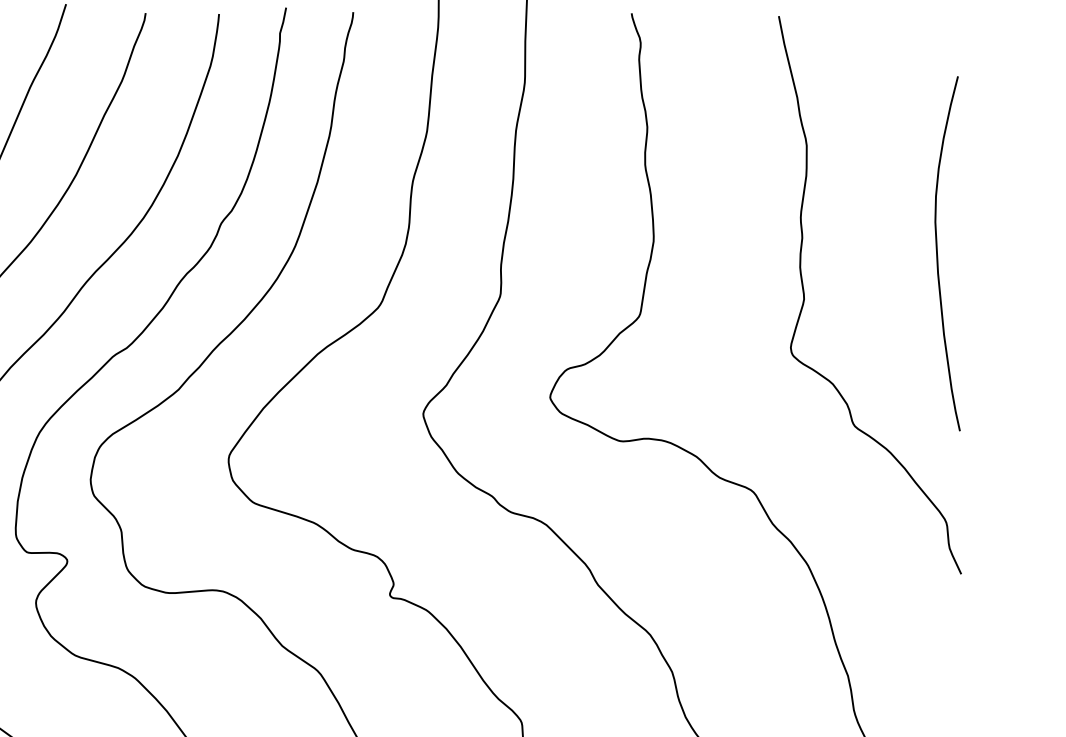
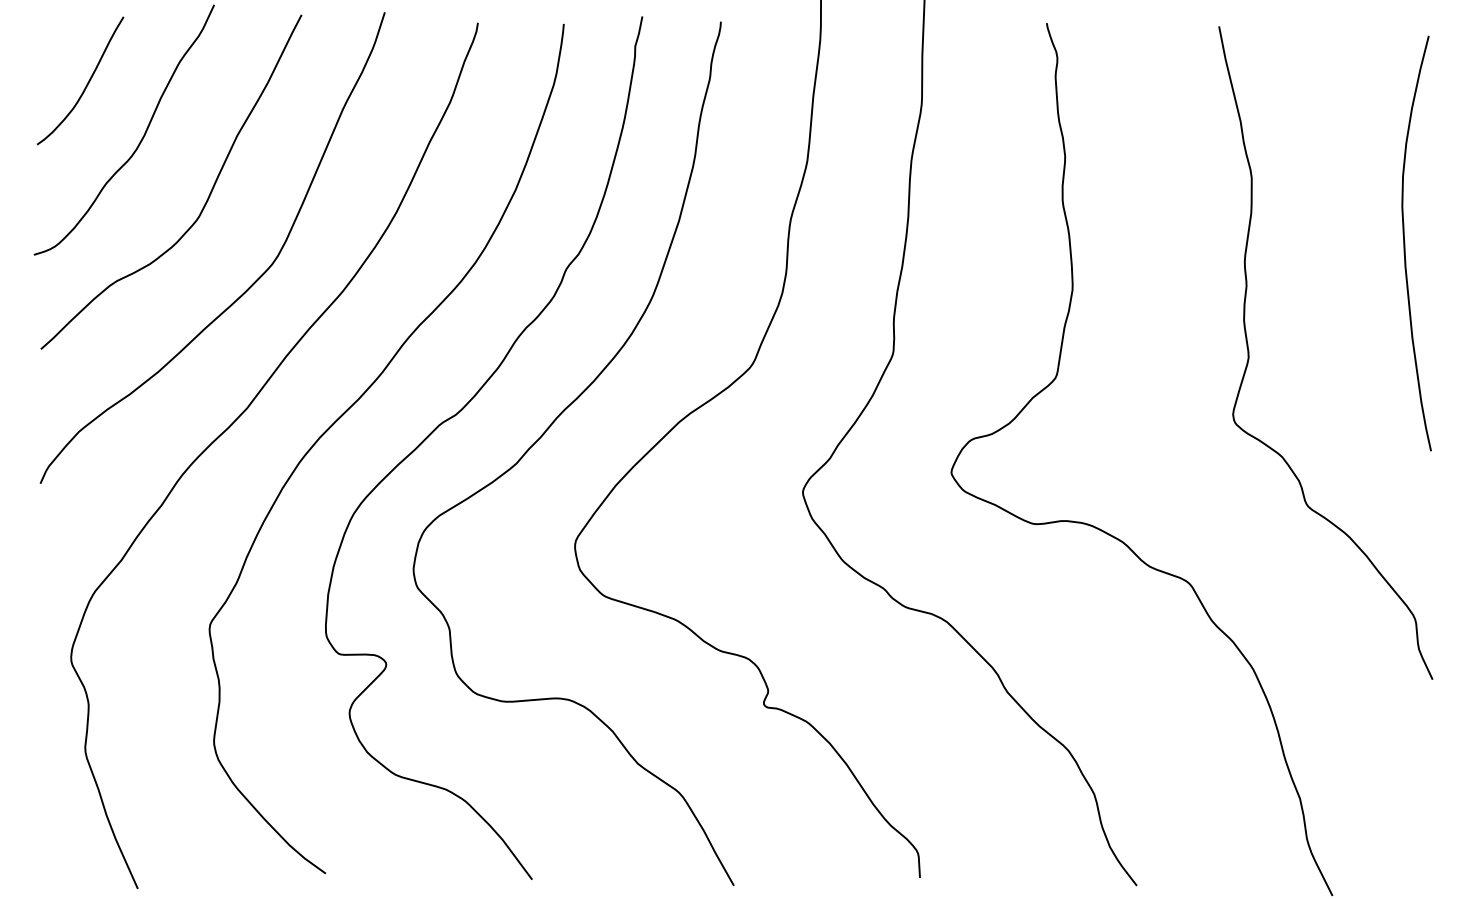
curve: (938, 253) -> (1405, 243), moved

